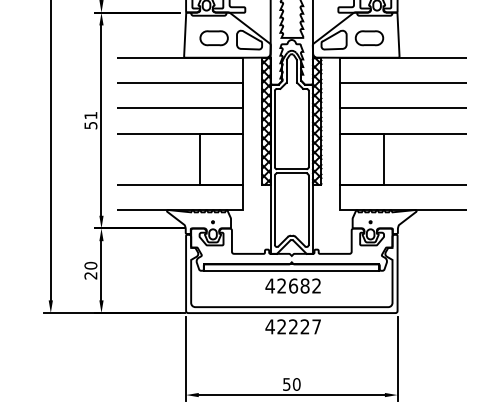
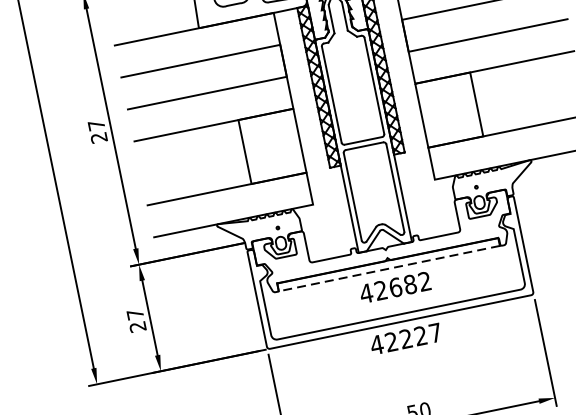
text: (90, 120) -> (97, 131), 51 -> 27
text: (90, 265) -> (134, 314), 20 -> 27
line: (291, 270) -> (389, 268), solid -> dashed

